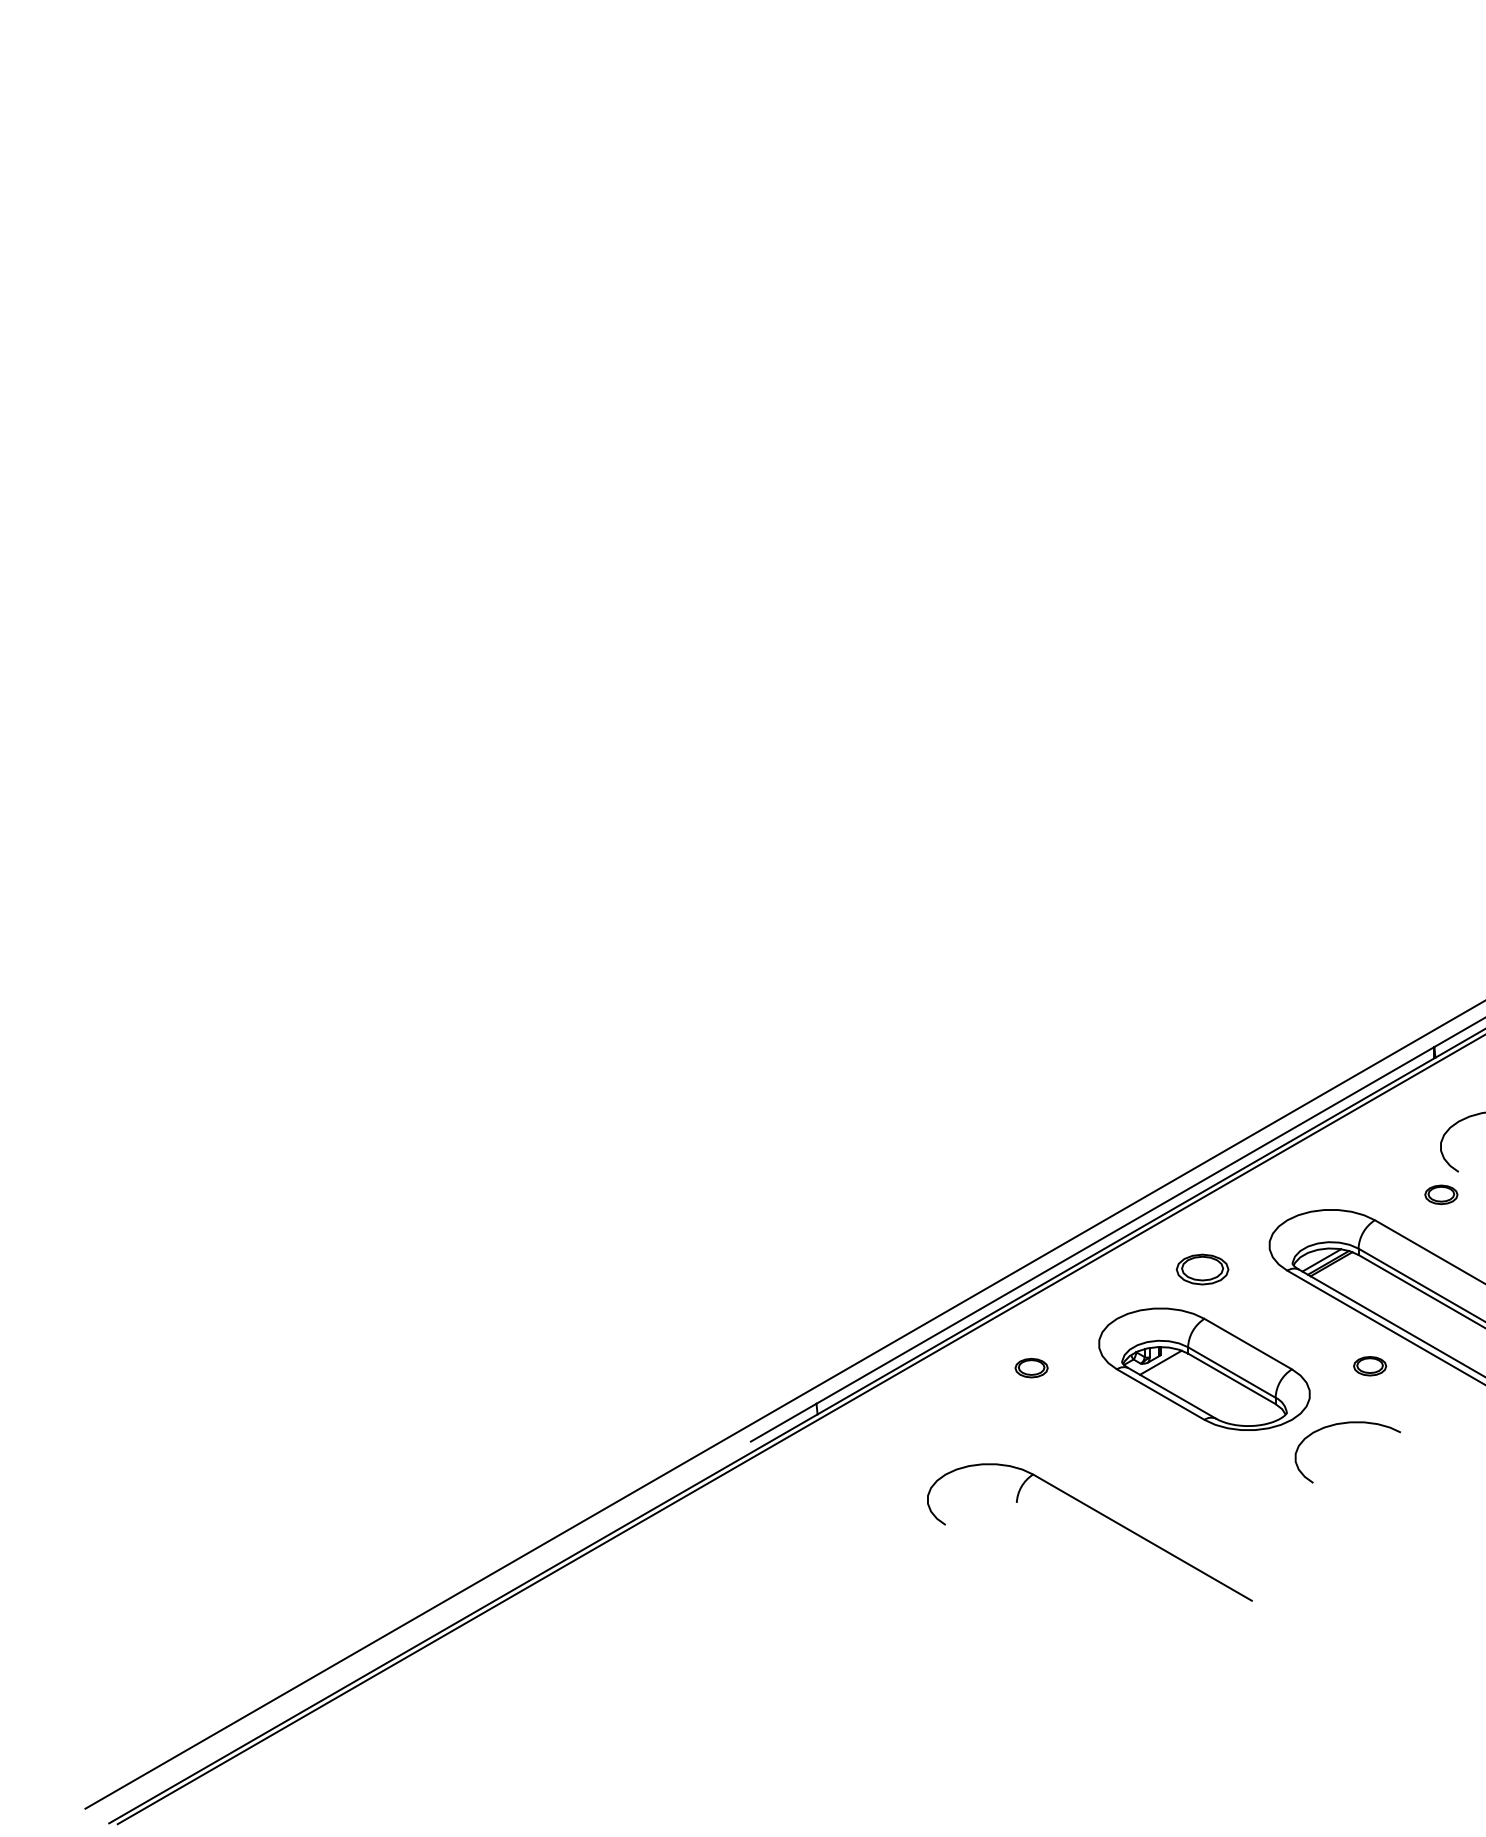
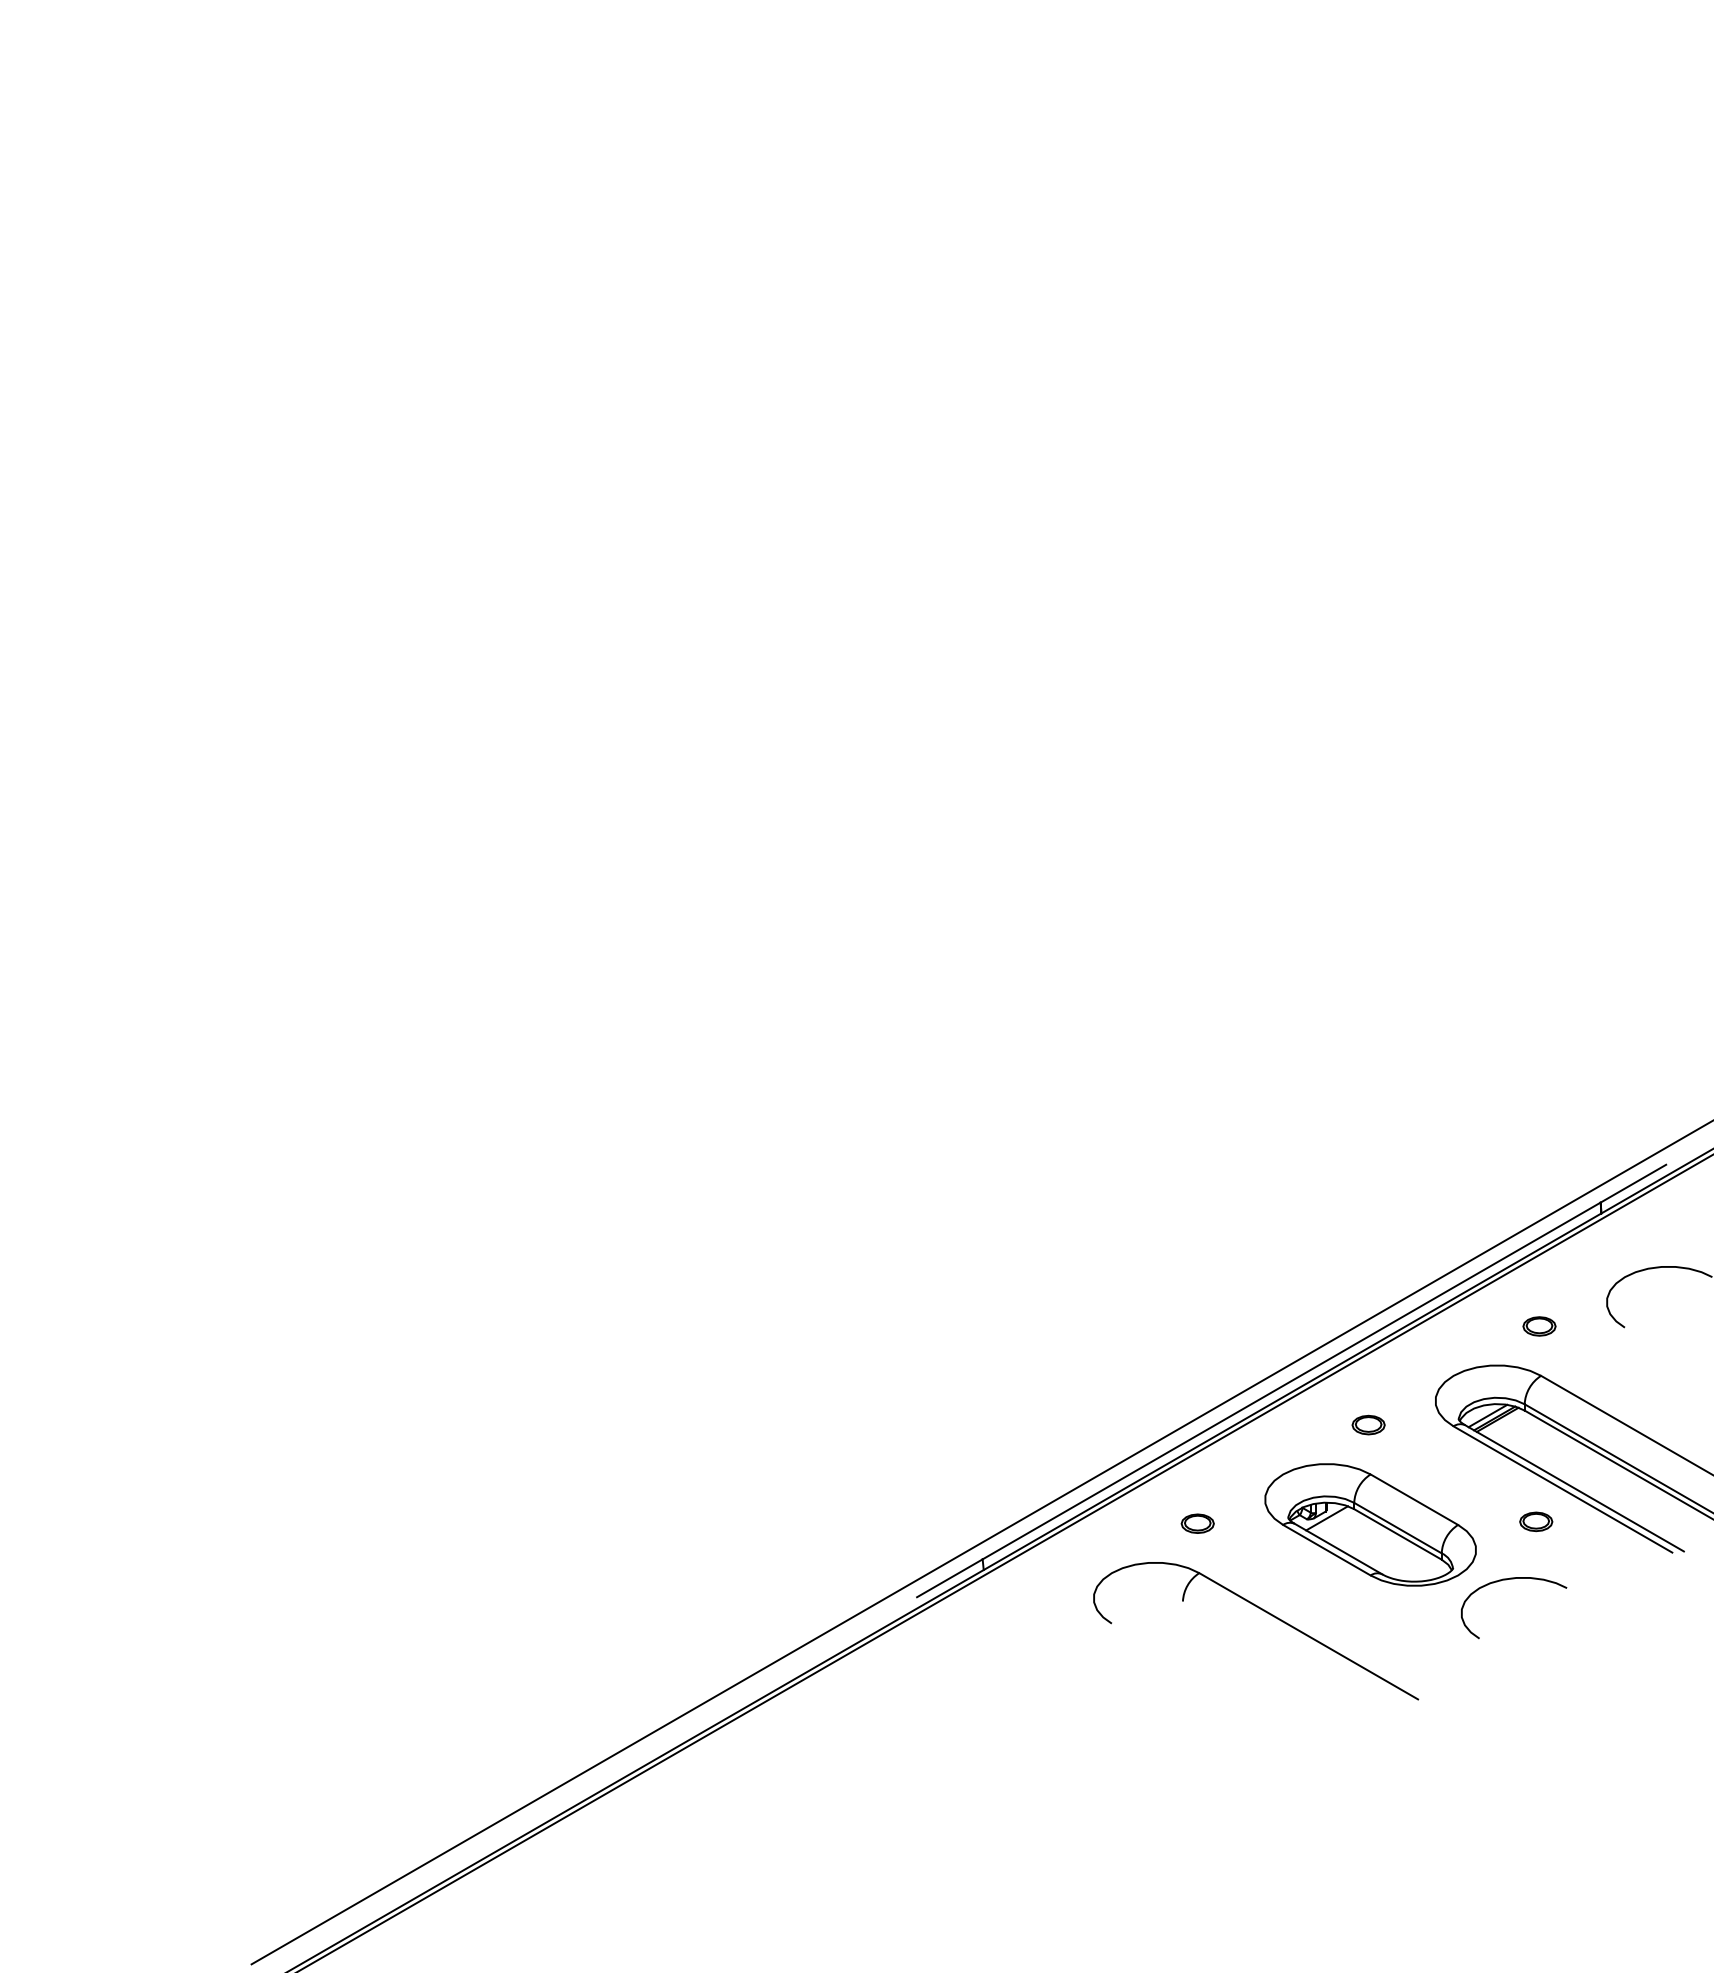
part: (1441, 1194) -> (1539, 1326), moved
part: (1202, 1268) -> (1368, 1424), size x0.62
part: (1102, 1515) -> (1268, 1614), moved

